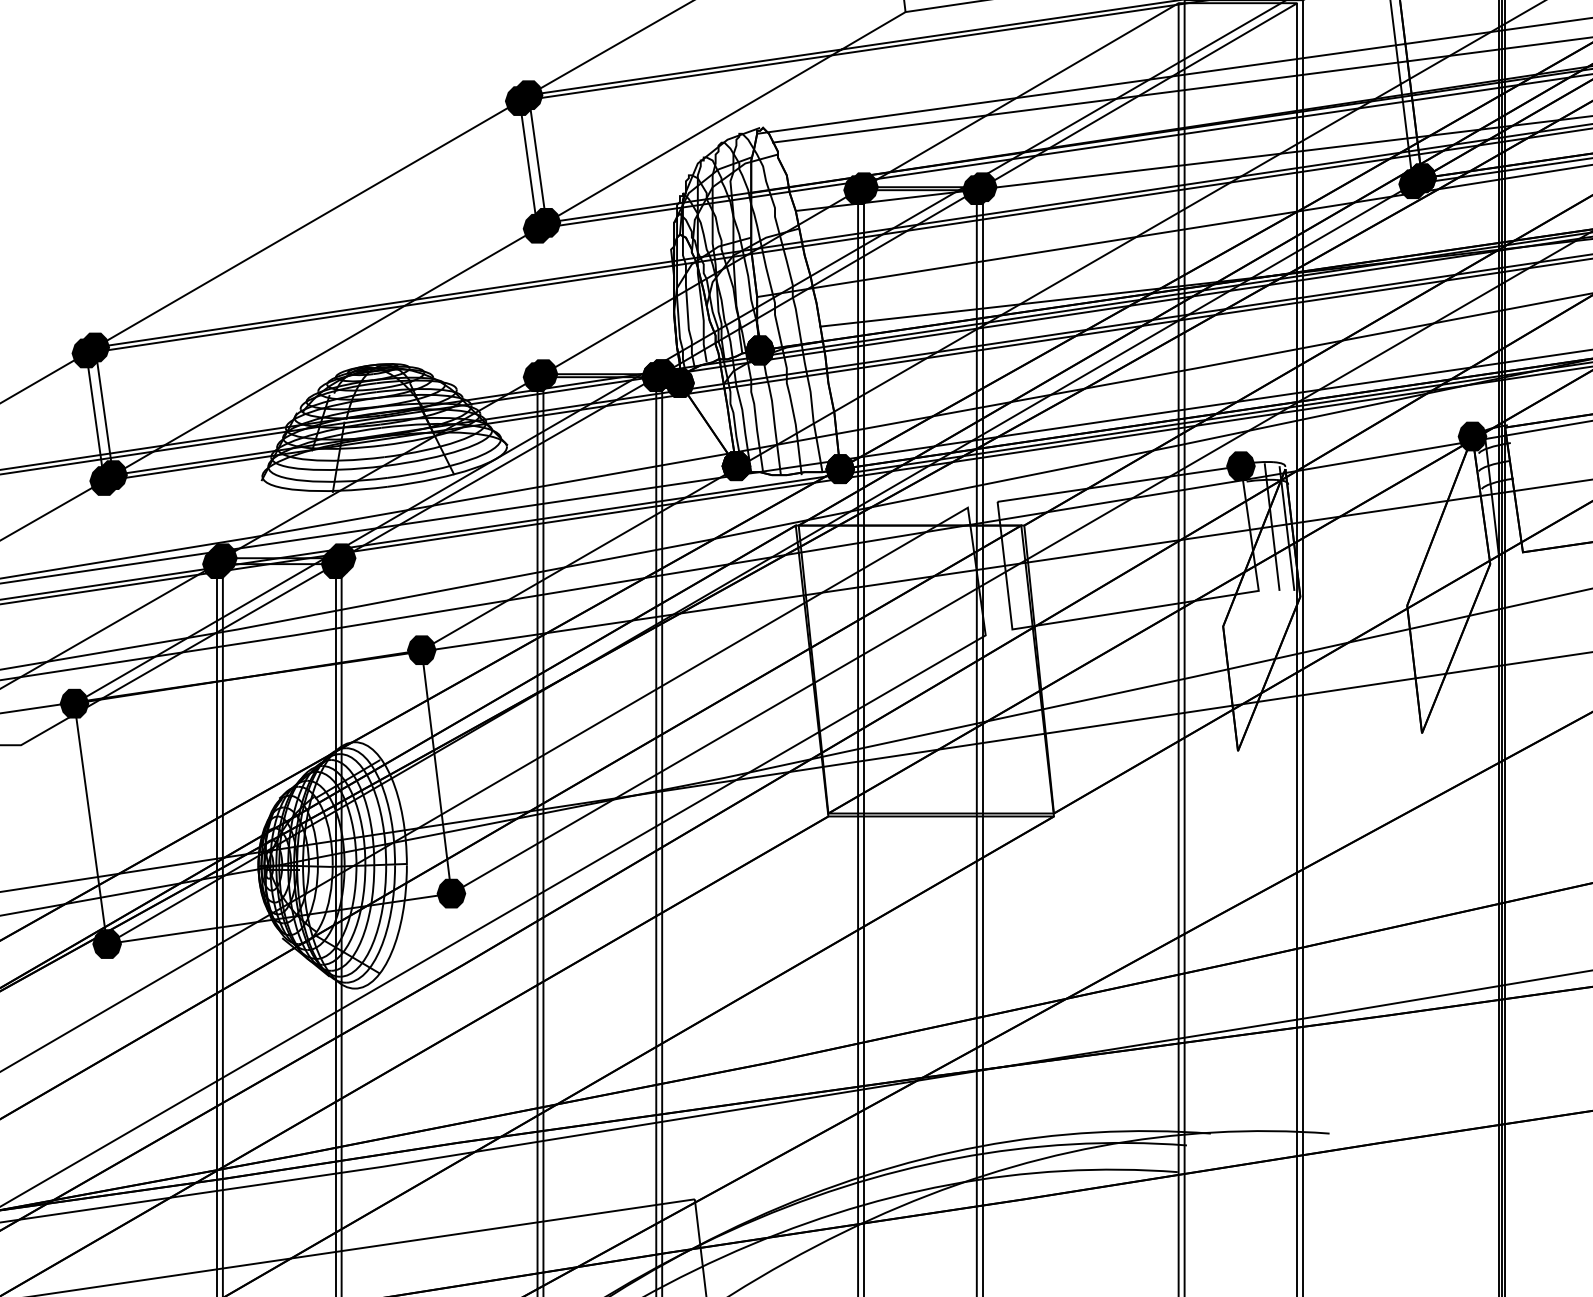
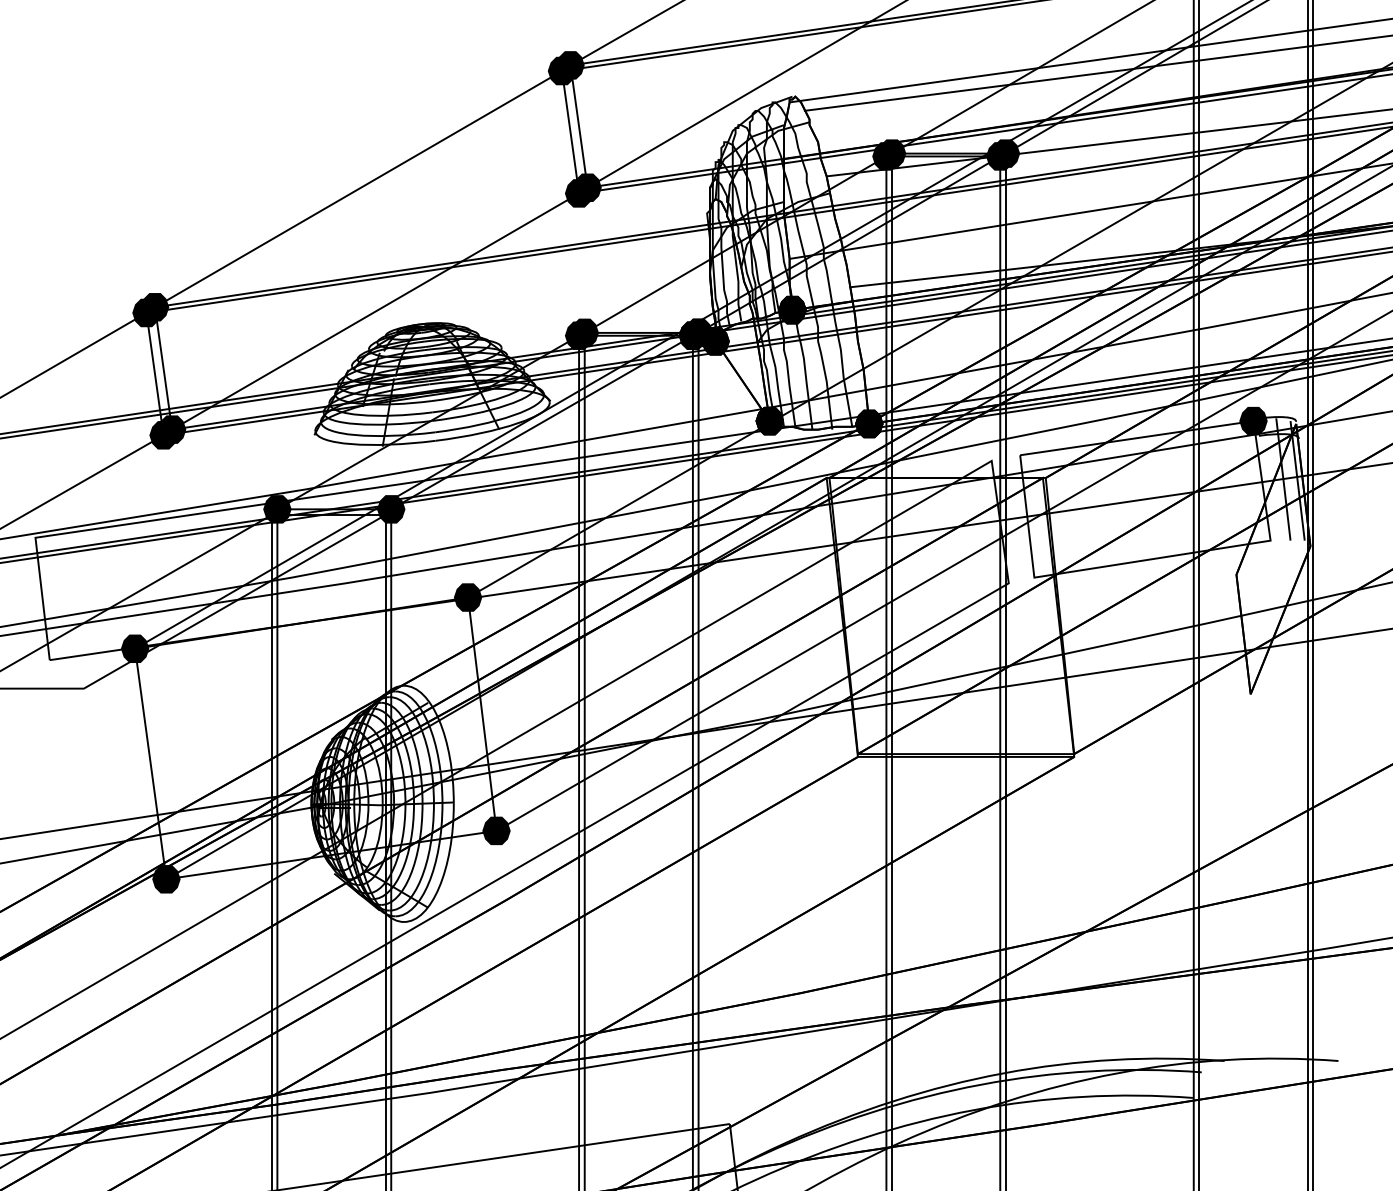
fill: (216, 564) -> (271, 515), removed
fill: (335, 564) -> (385, 515), removed

